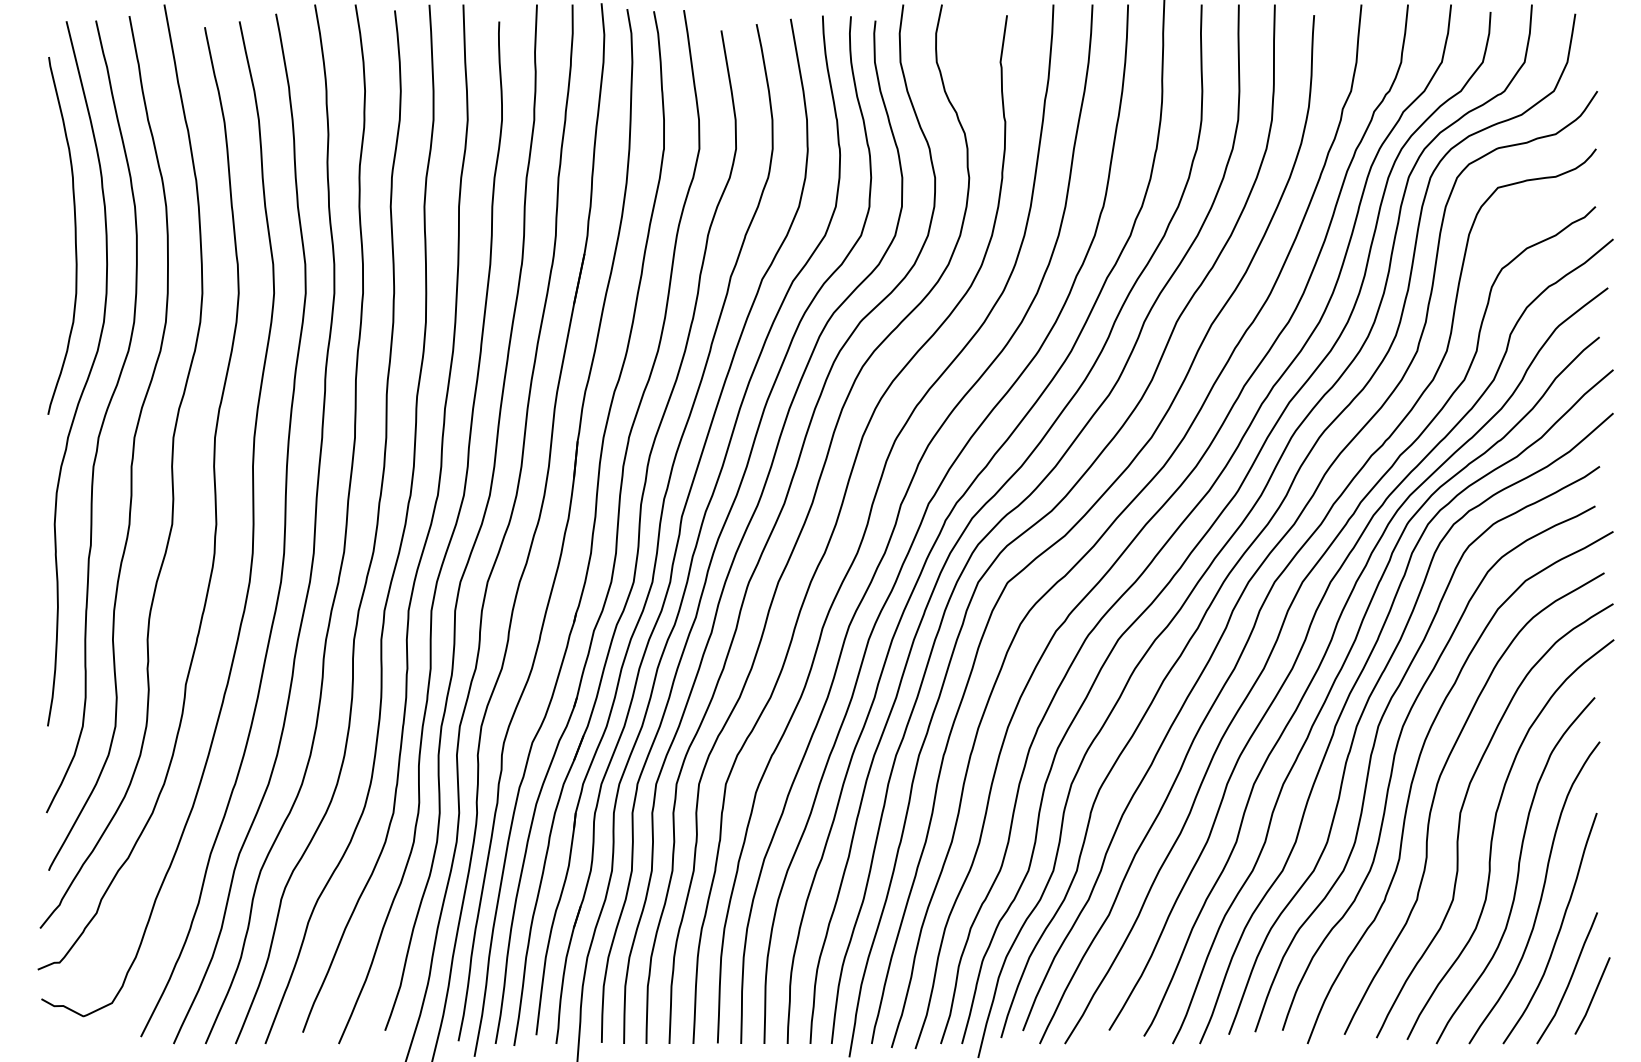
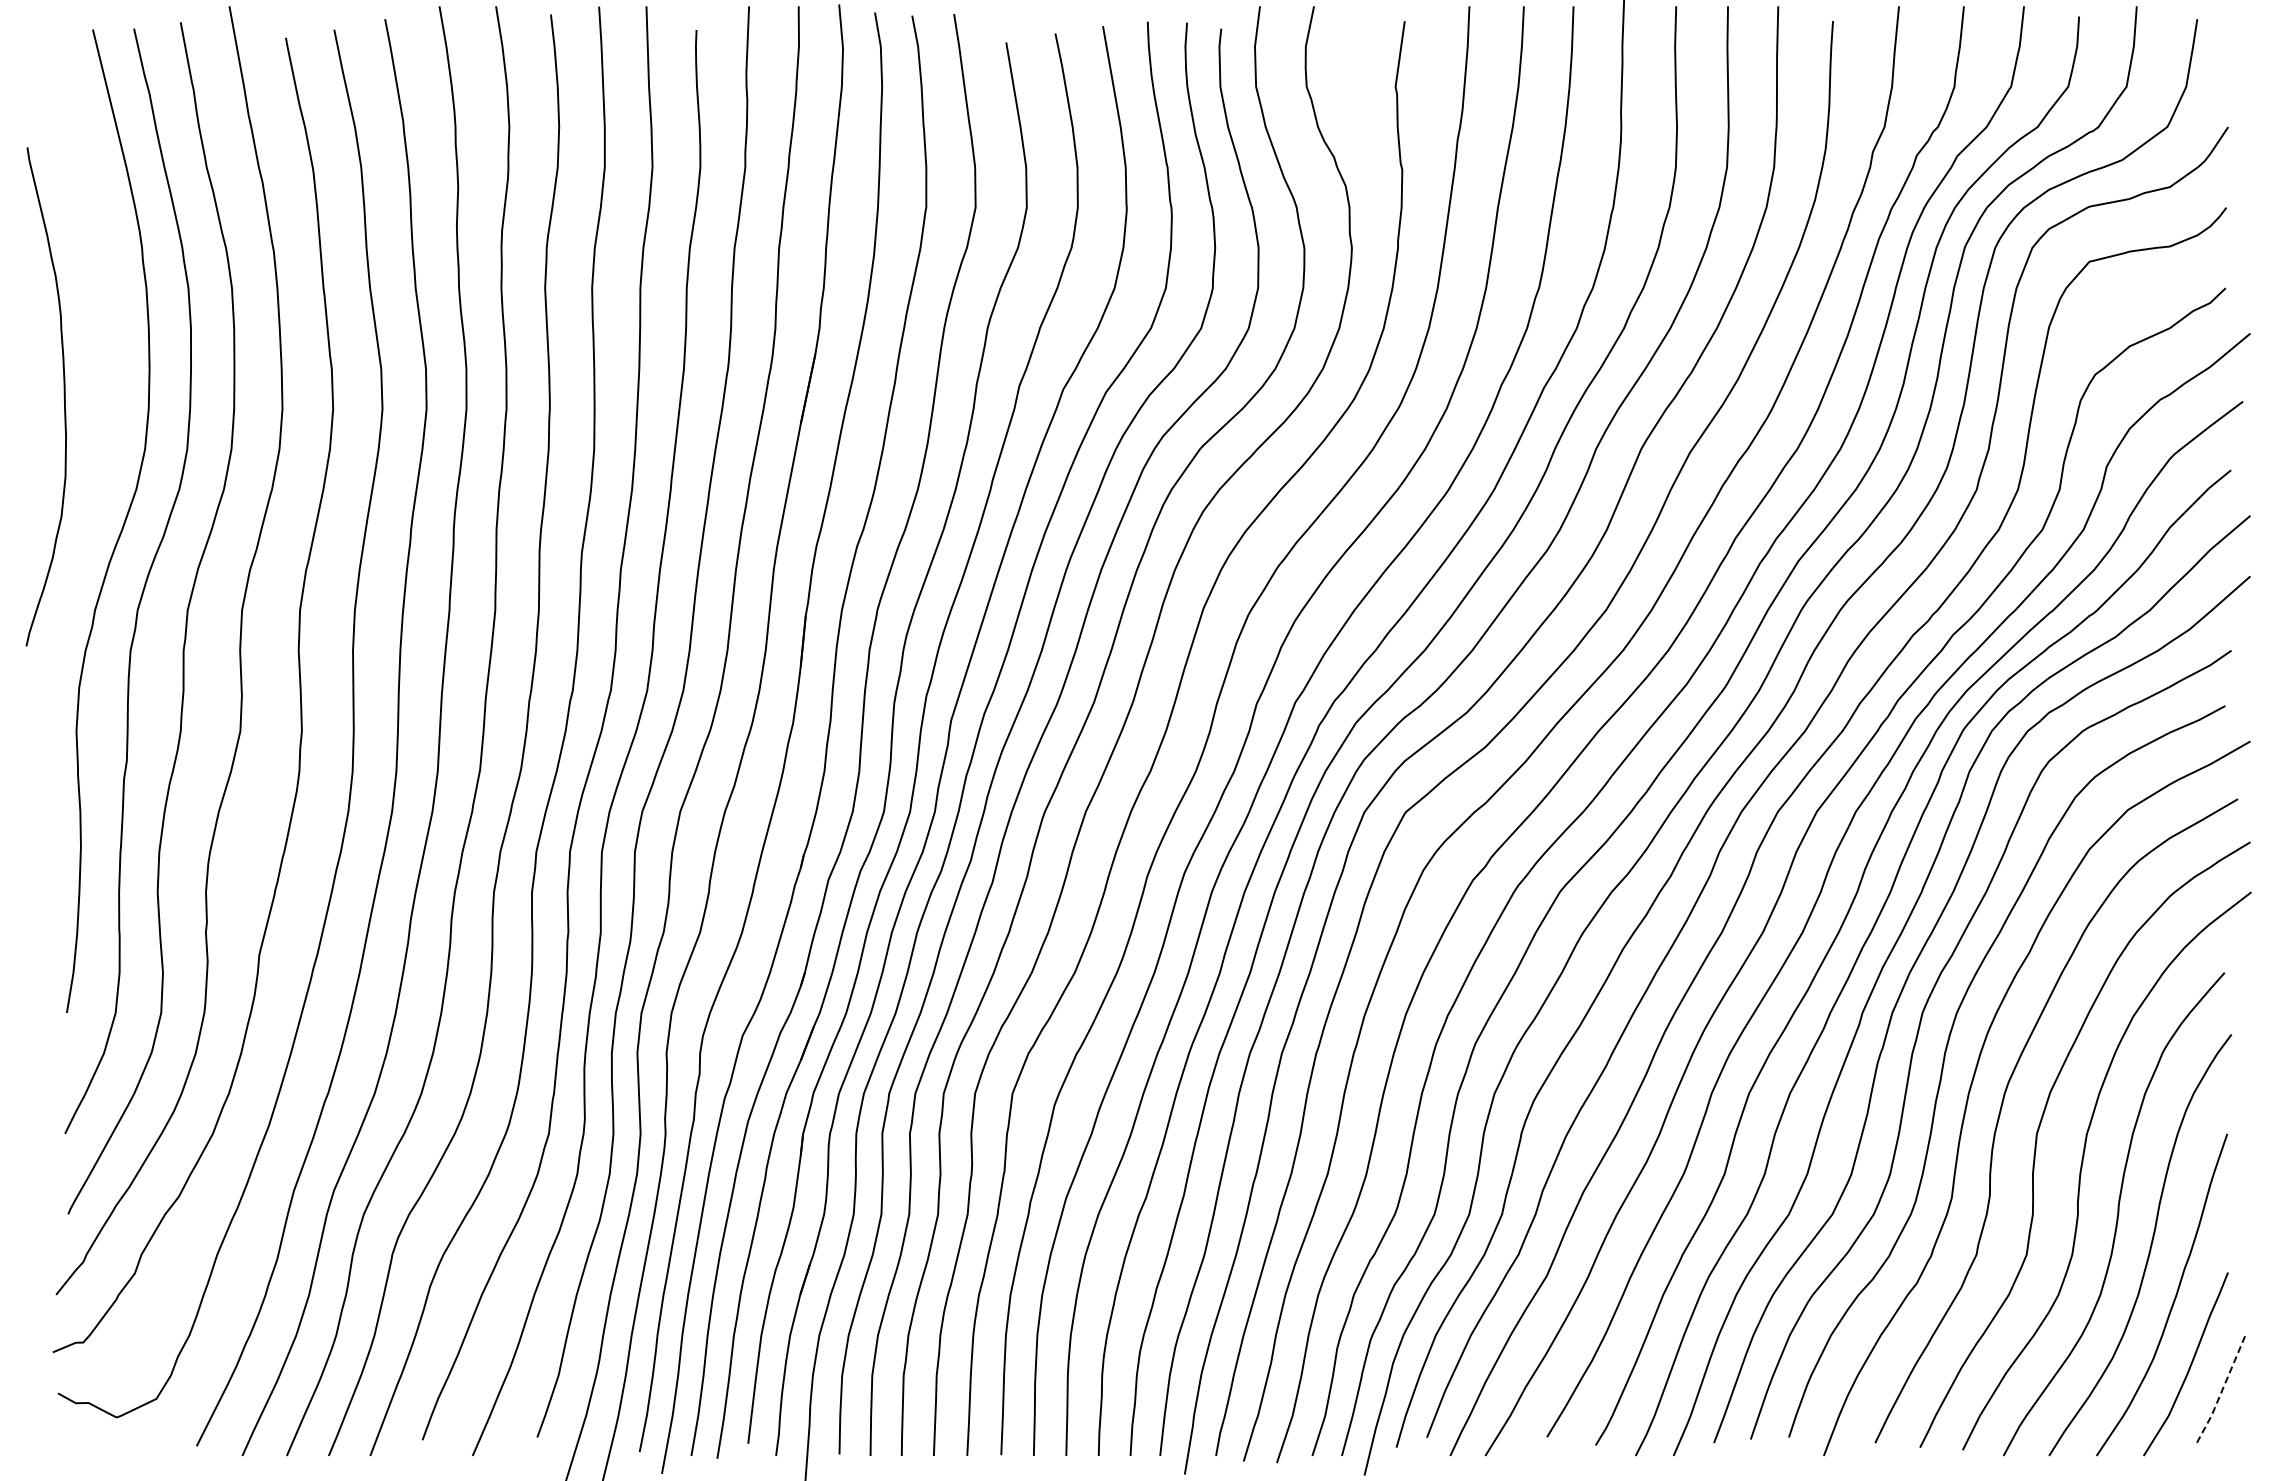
curve: (74, 235) -> (63, 396), moved
line: (1593, 997) -> (2222, 1390), solid -> dashed

